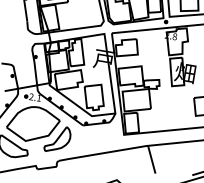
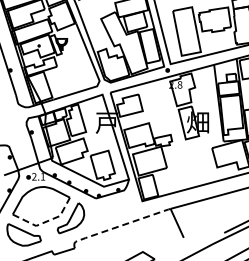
line: (35, 138) -> (46, 221), solid -> dashed
line: (102, 153) -> (122, 225), solid -> dashed

